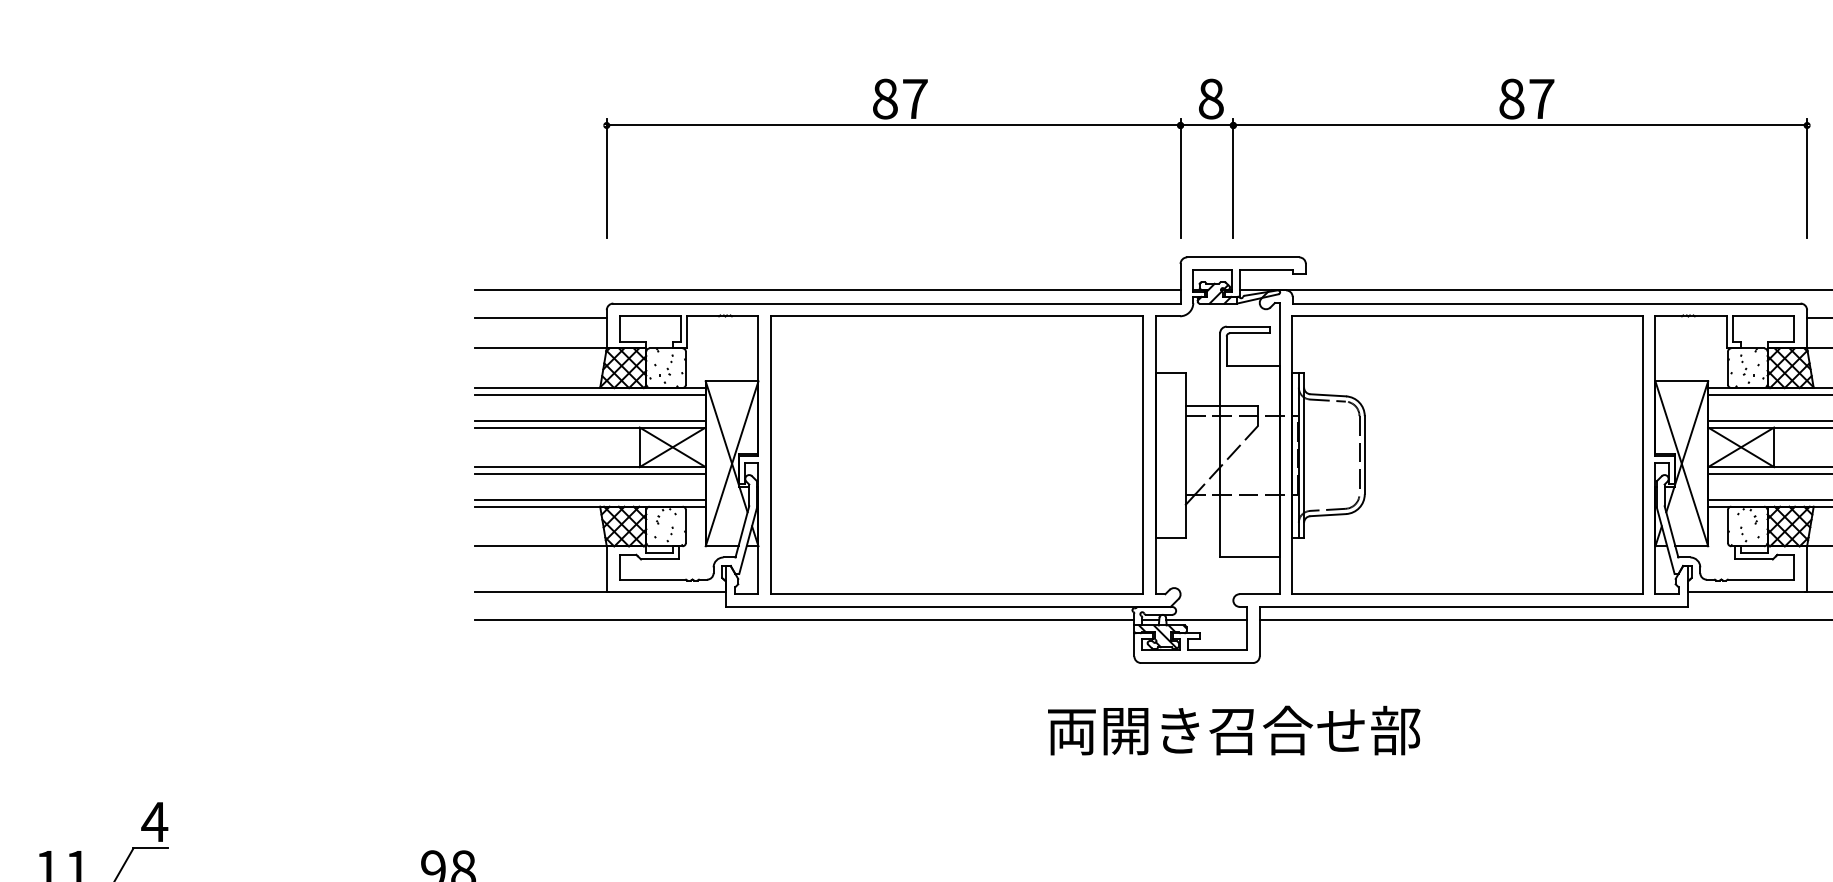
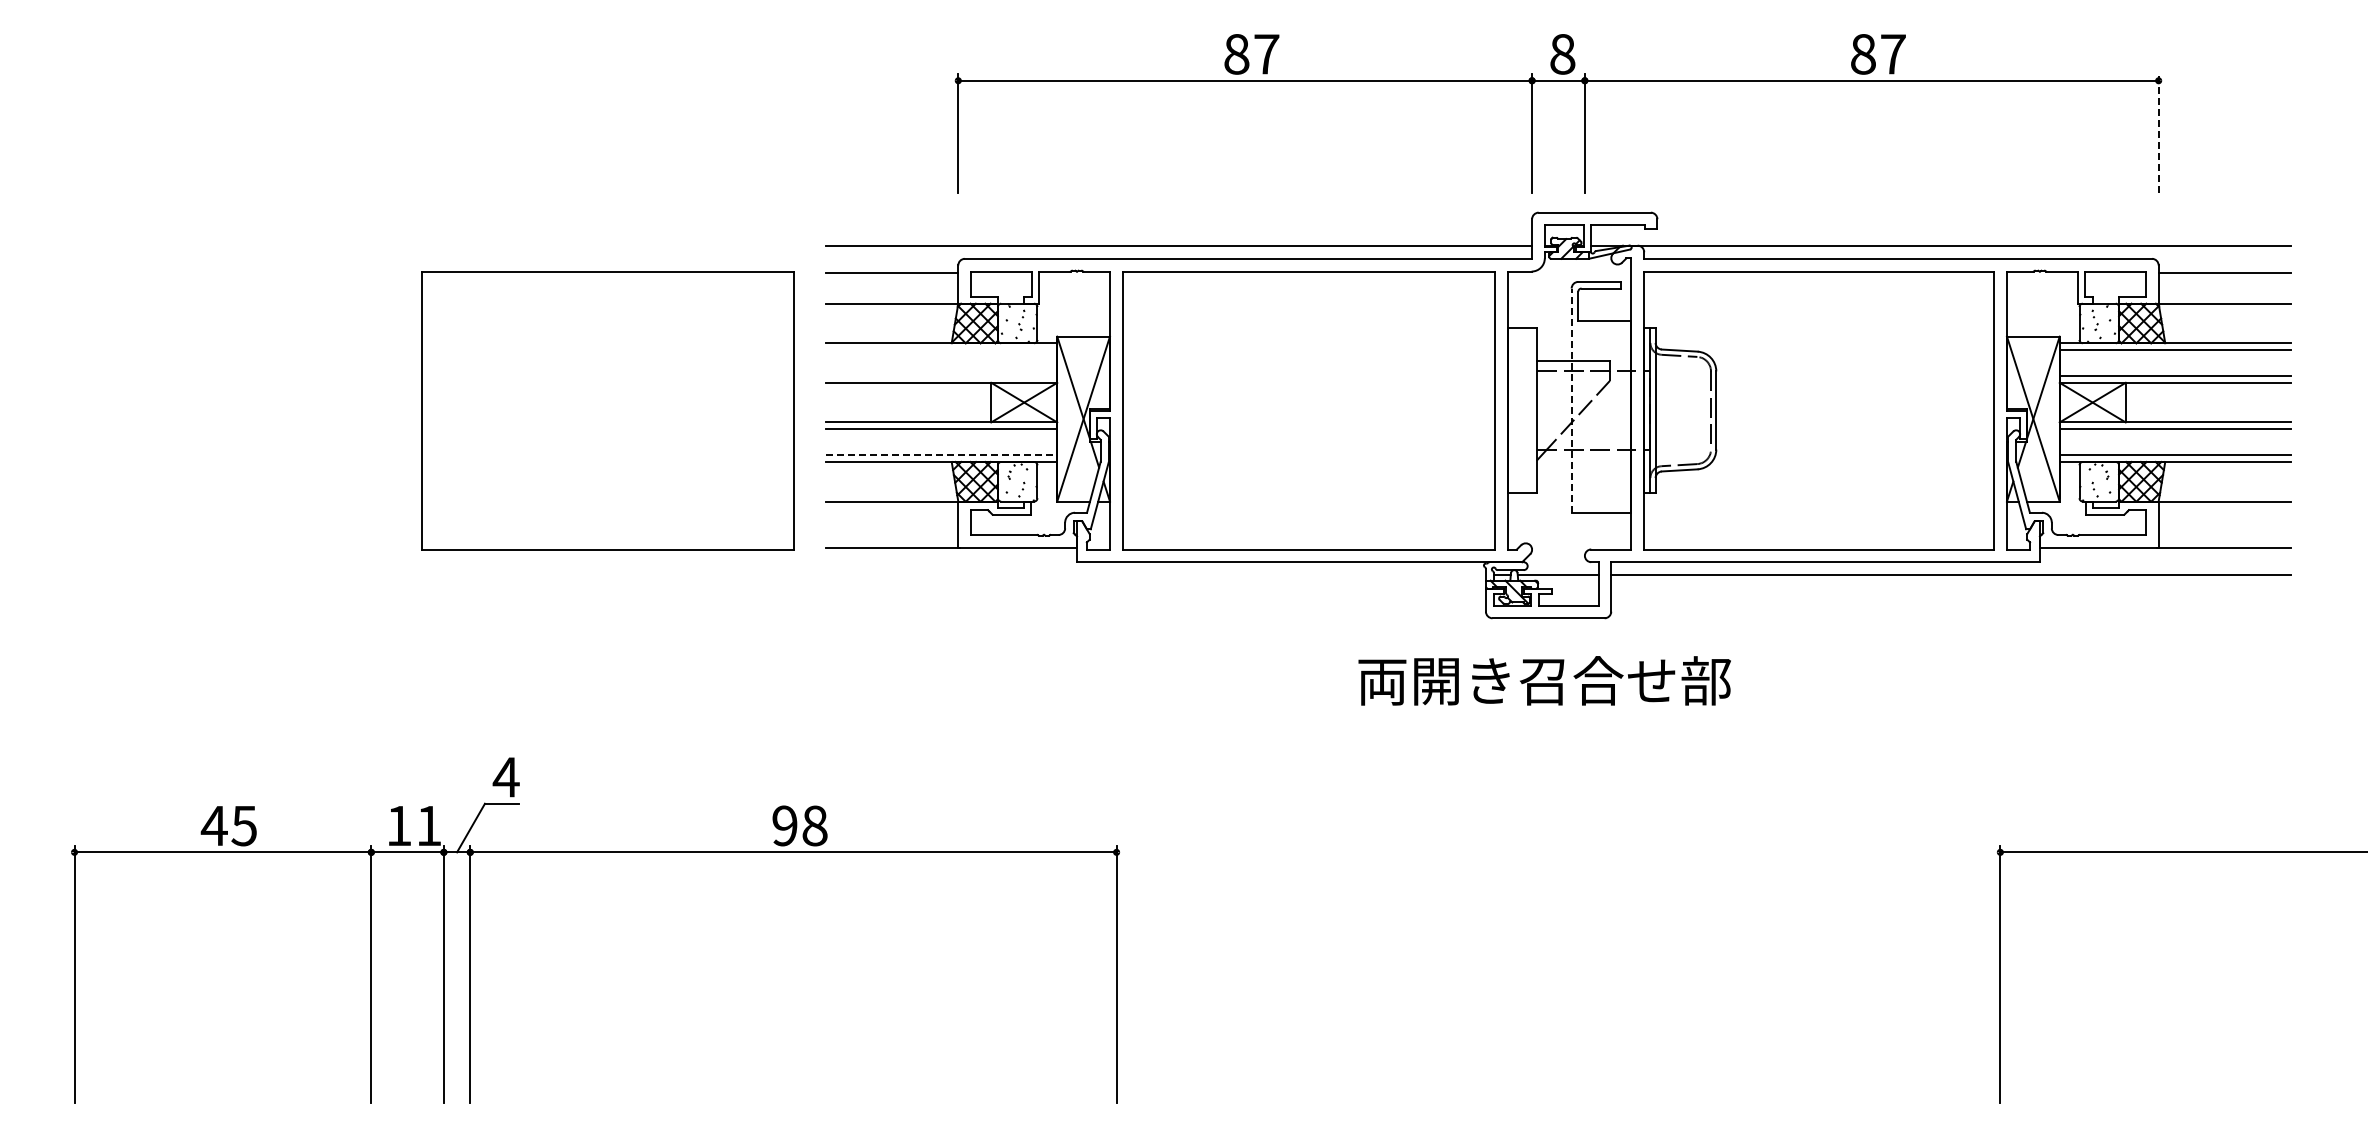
line: (1806, 178) -> (2158, 133), solid -> dashed
line: (589, 394) -> (941, 349), removed
line: (589, 421) -> (941, 376), removed
line: (1219, 445) -> (1571, 400), solid -> dashed
part: (255, 455) -> (607, 410), added
line: (590, 500) -> (942, 455), solid -> dashed
line: (803, 620) -> (1155, 575), removed
text: (1233, 730) -> (1544, 680), moved

